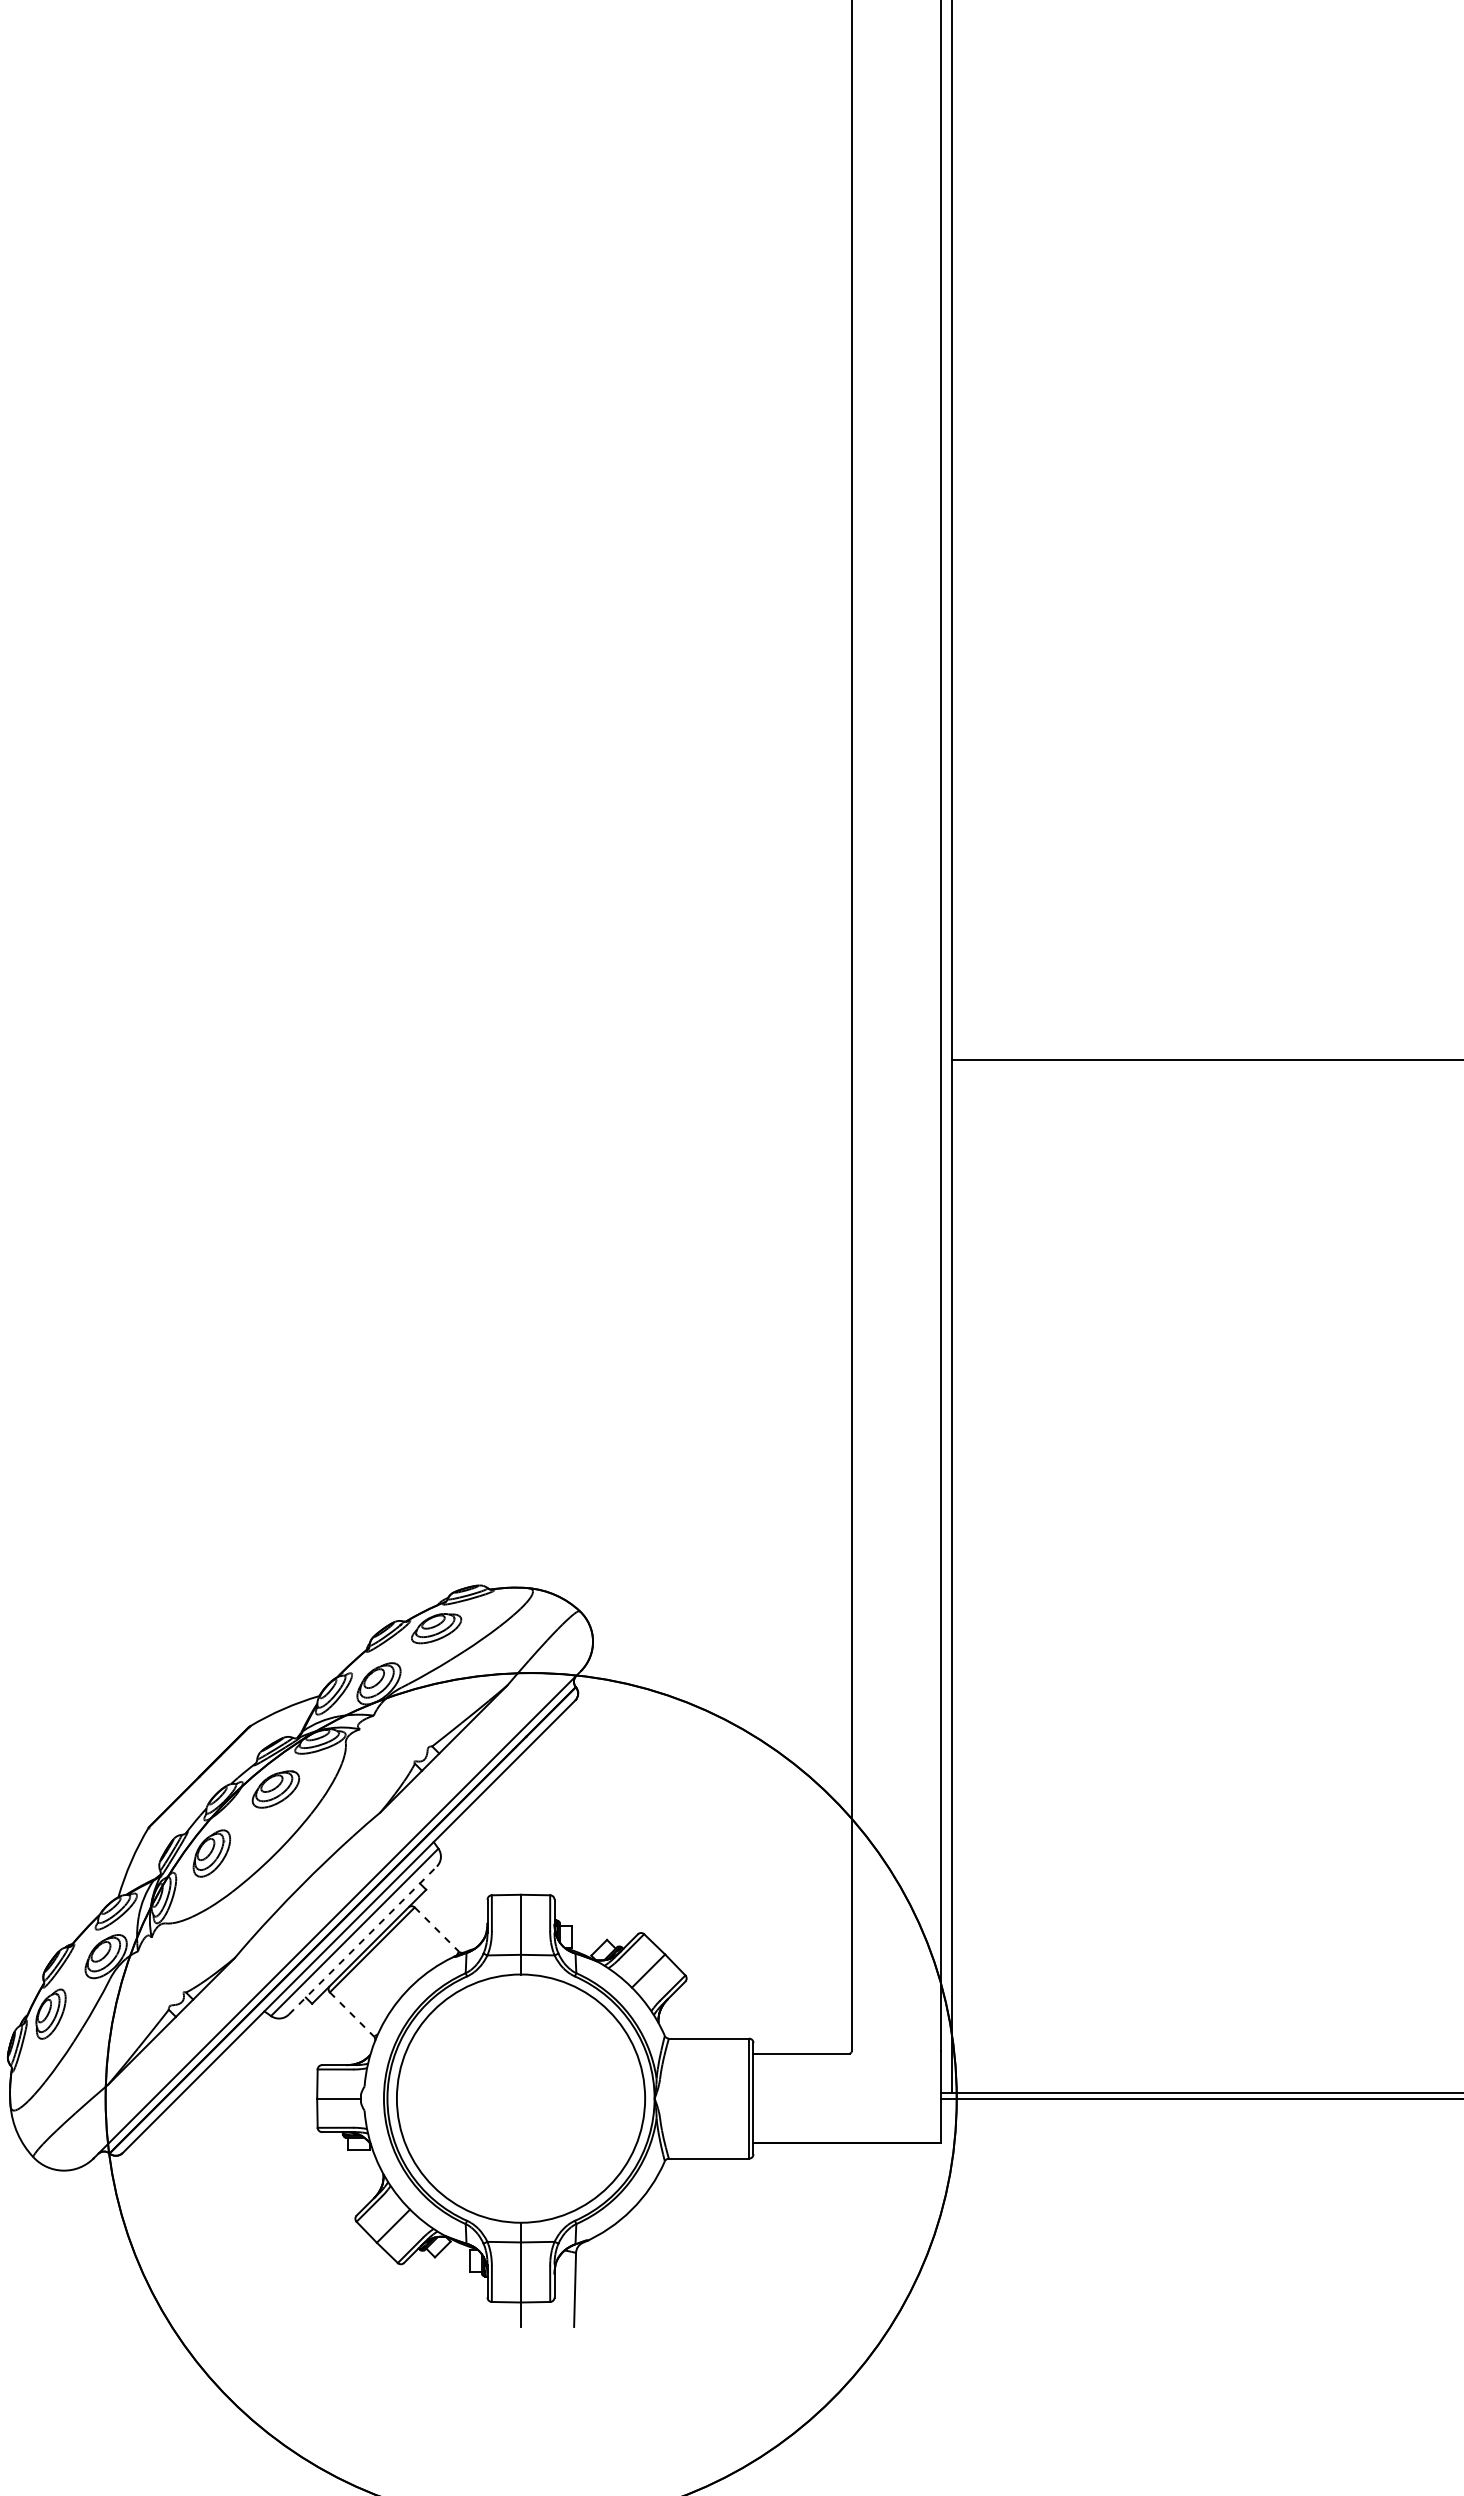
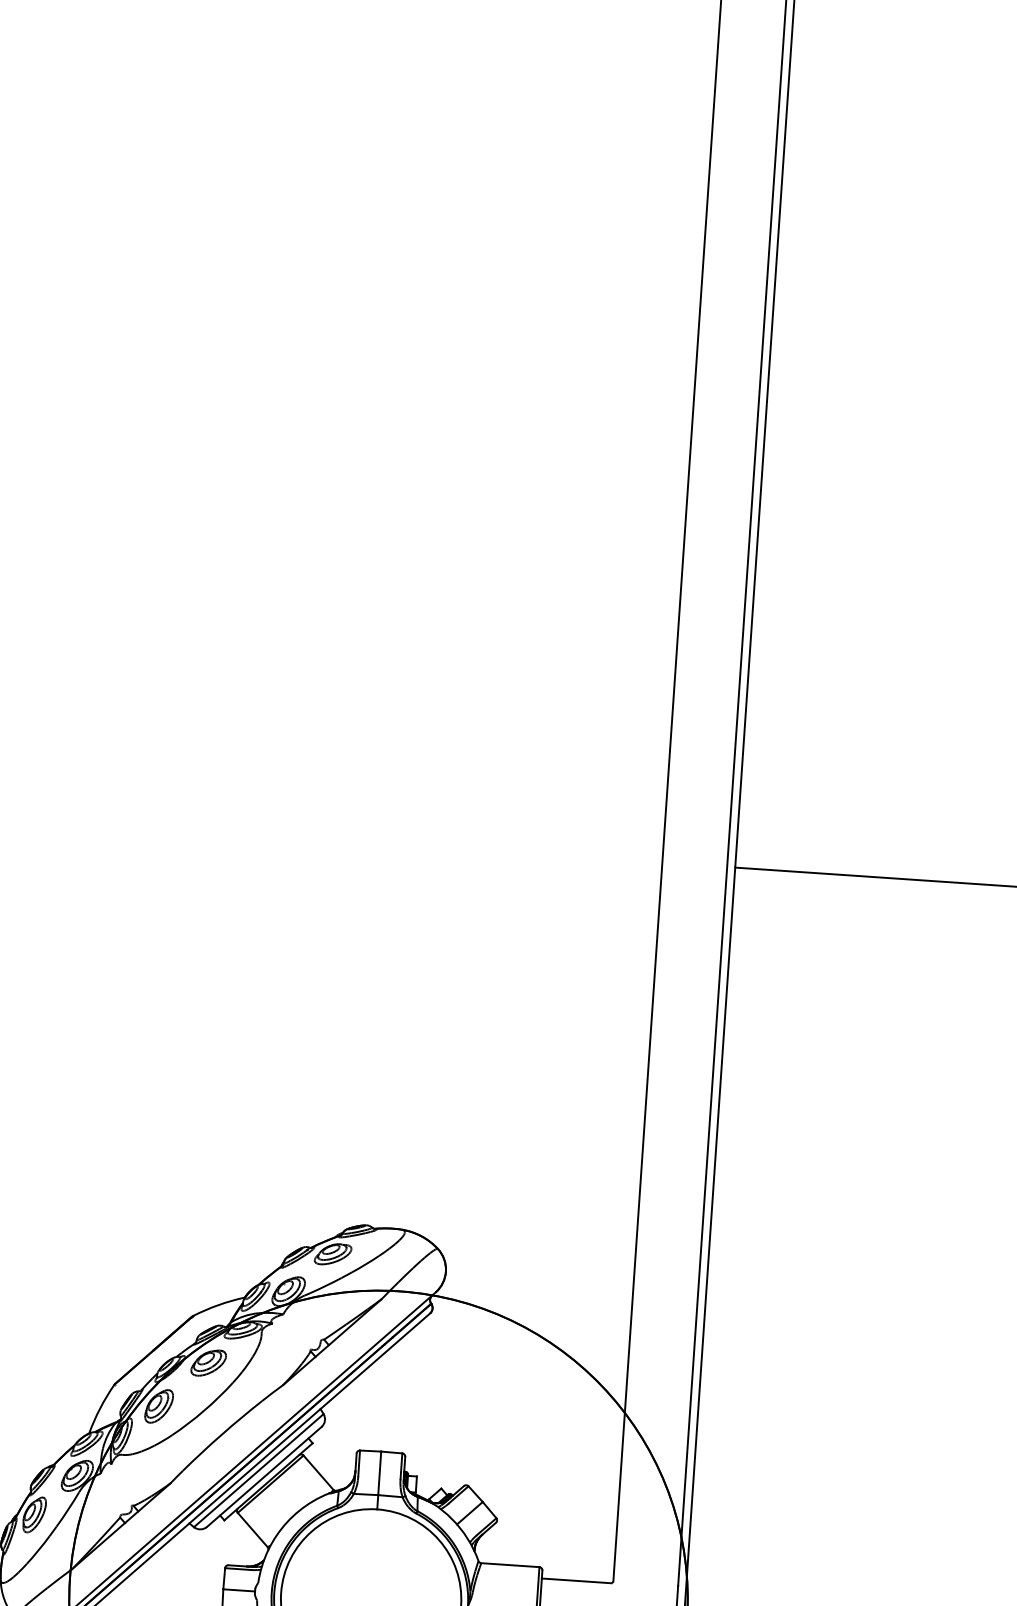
line: (437, 1929) -> (318, 1472), dashed -> solid
line: (362, 1940) -> (264, 1476), dashed -> solid
line: (352, 2014) -> (253, 1530), dashed -> solid

